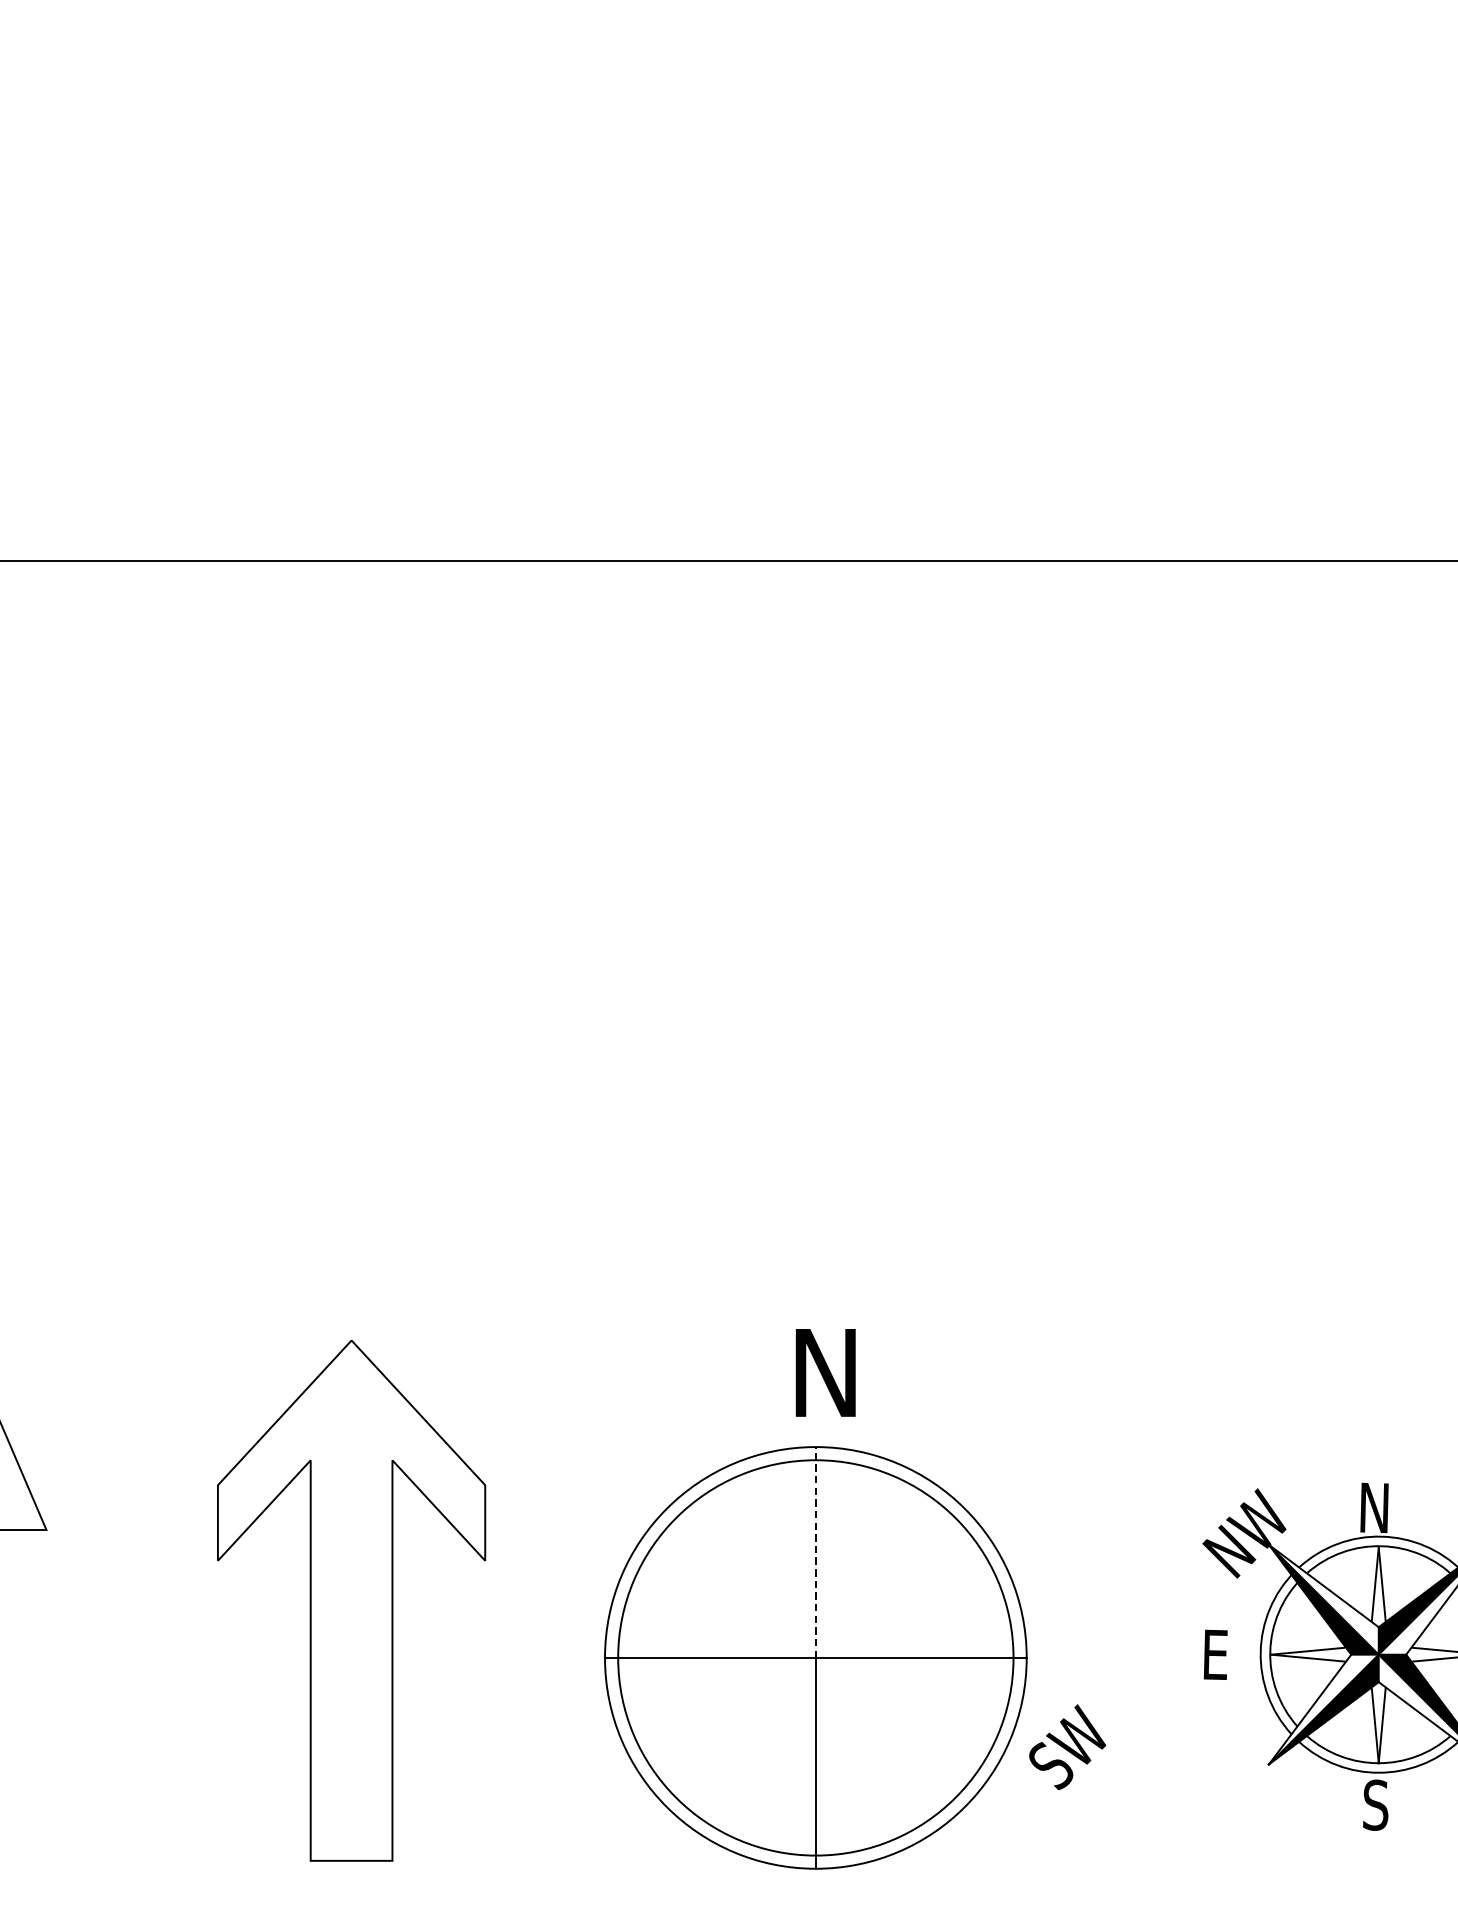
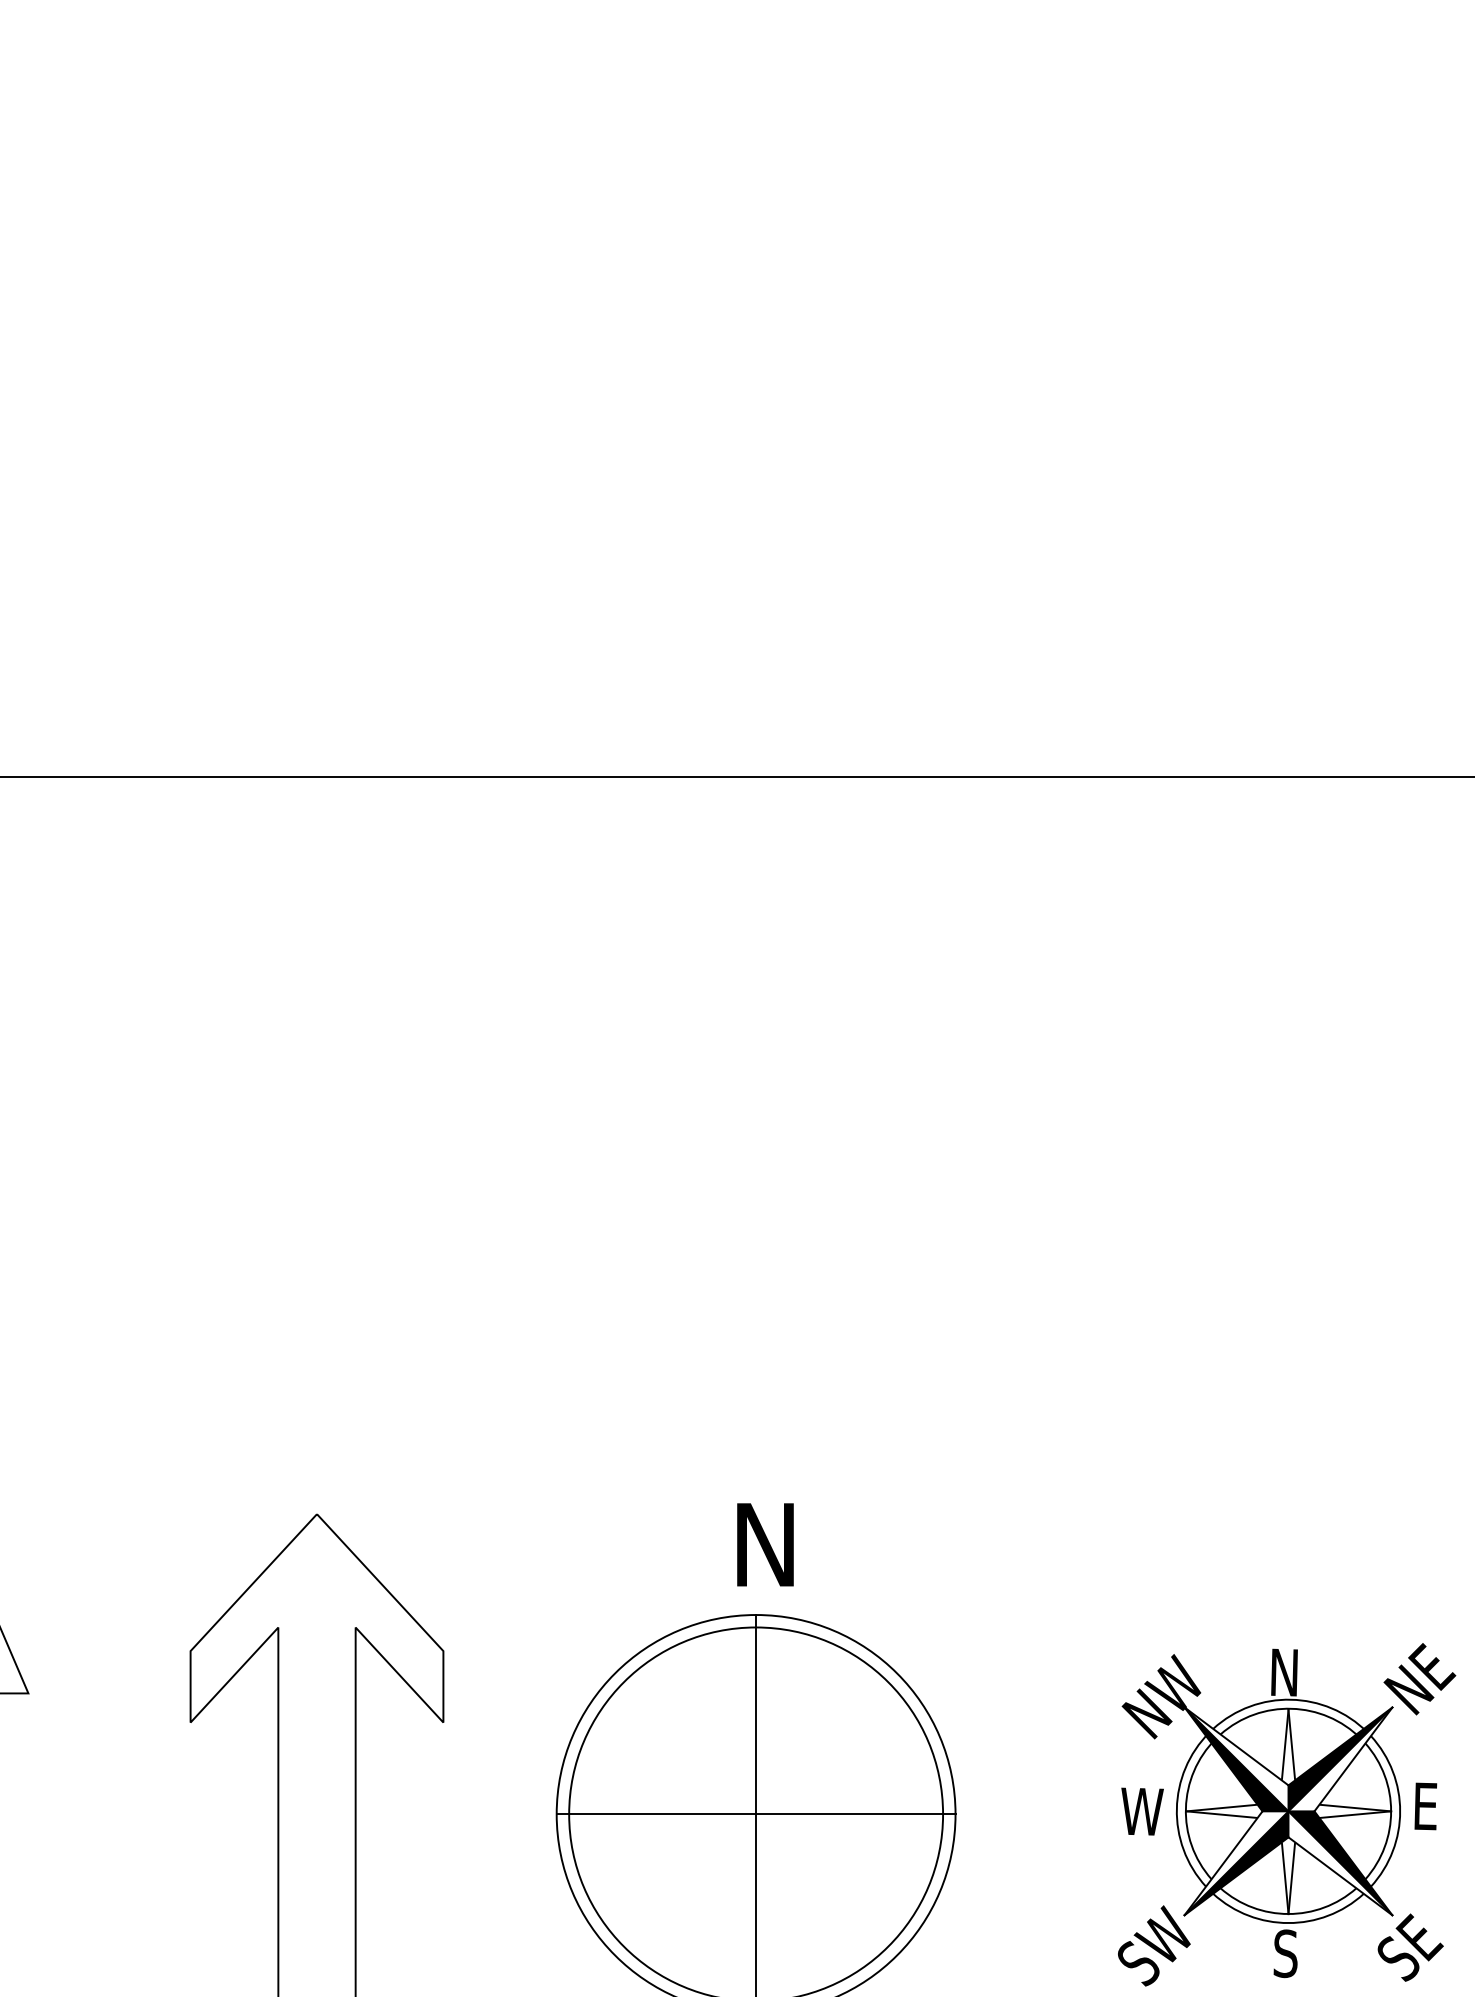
line: (816, 1552) -> (756, 1714), dashed -> solid
text: (1224, 1654) -> (1142, 1811), E -> W
text: (1067, 1746) -> (1154, 1945), moved

